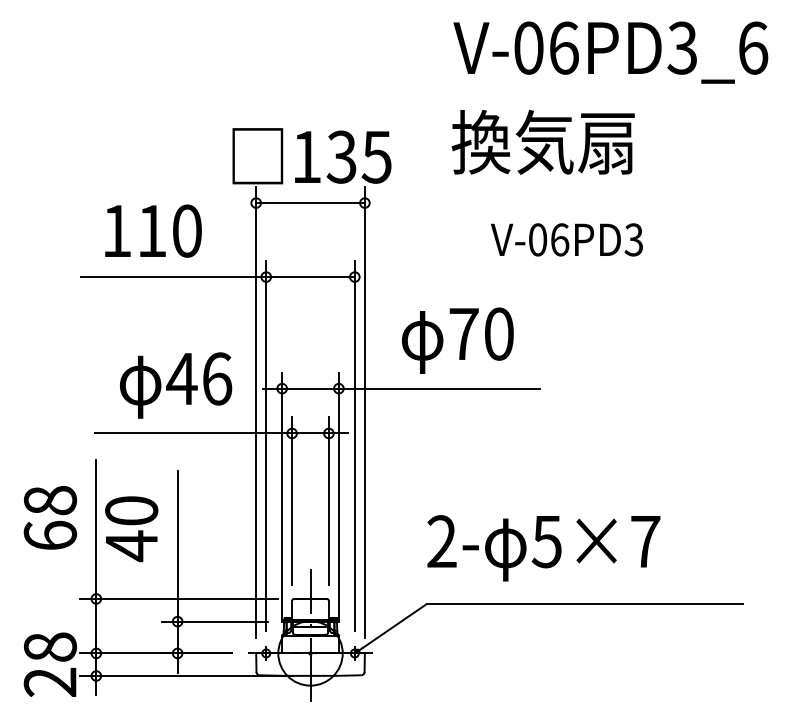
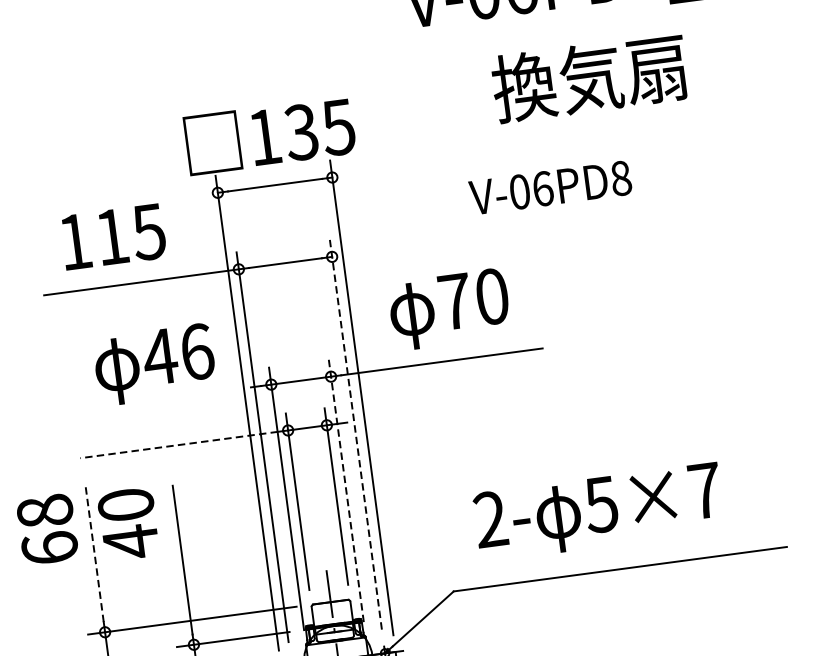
text: (542, 141) -> (588, 77), moved
text: (186, 230) -> (148, 231), 110 -> 115
text: (633, 239) -> (620, 178), V-06PD3 -> V-06PD8
text: (176, 385) -> (155, 364), moved
line: (188, 433) -> (178, 445), solid -> dashed
line: (354, 445) -> (355, 434), solid -> dashed
line: (338, 497) -> (345, 491), solid -> dashed
text: (49, 517) -> (46, 529), moved
line: (96, 524) -> (94, 553), solid -> dashed
text: (131, 529) -> (128, 524), moved
text: (543, 548) -> (598, 512), moved

